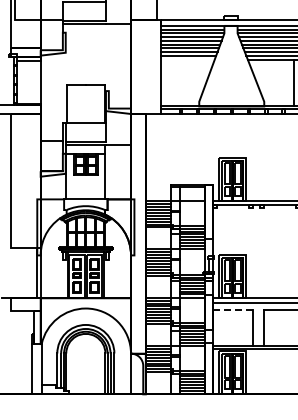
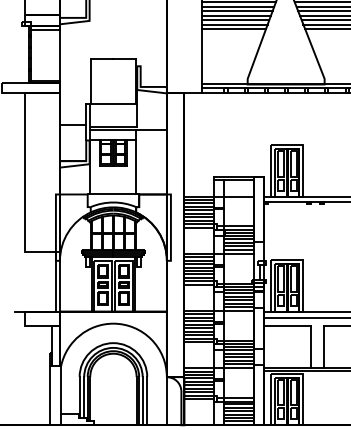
line: (187, 59) -> (233, 28), added
line: (233, 310) -> (288, 326), dashed -> solid

